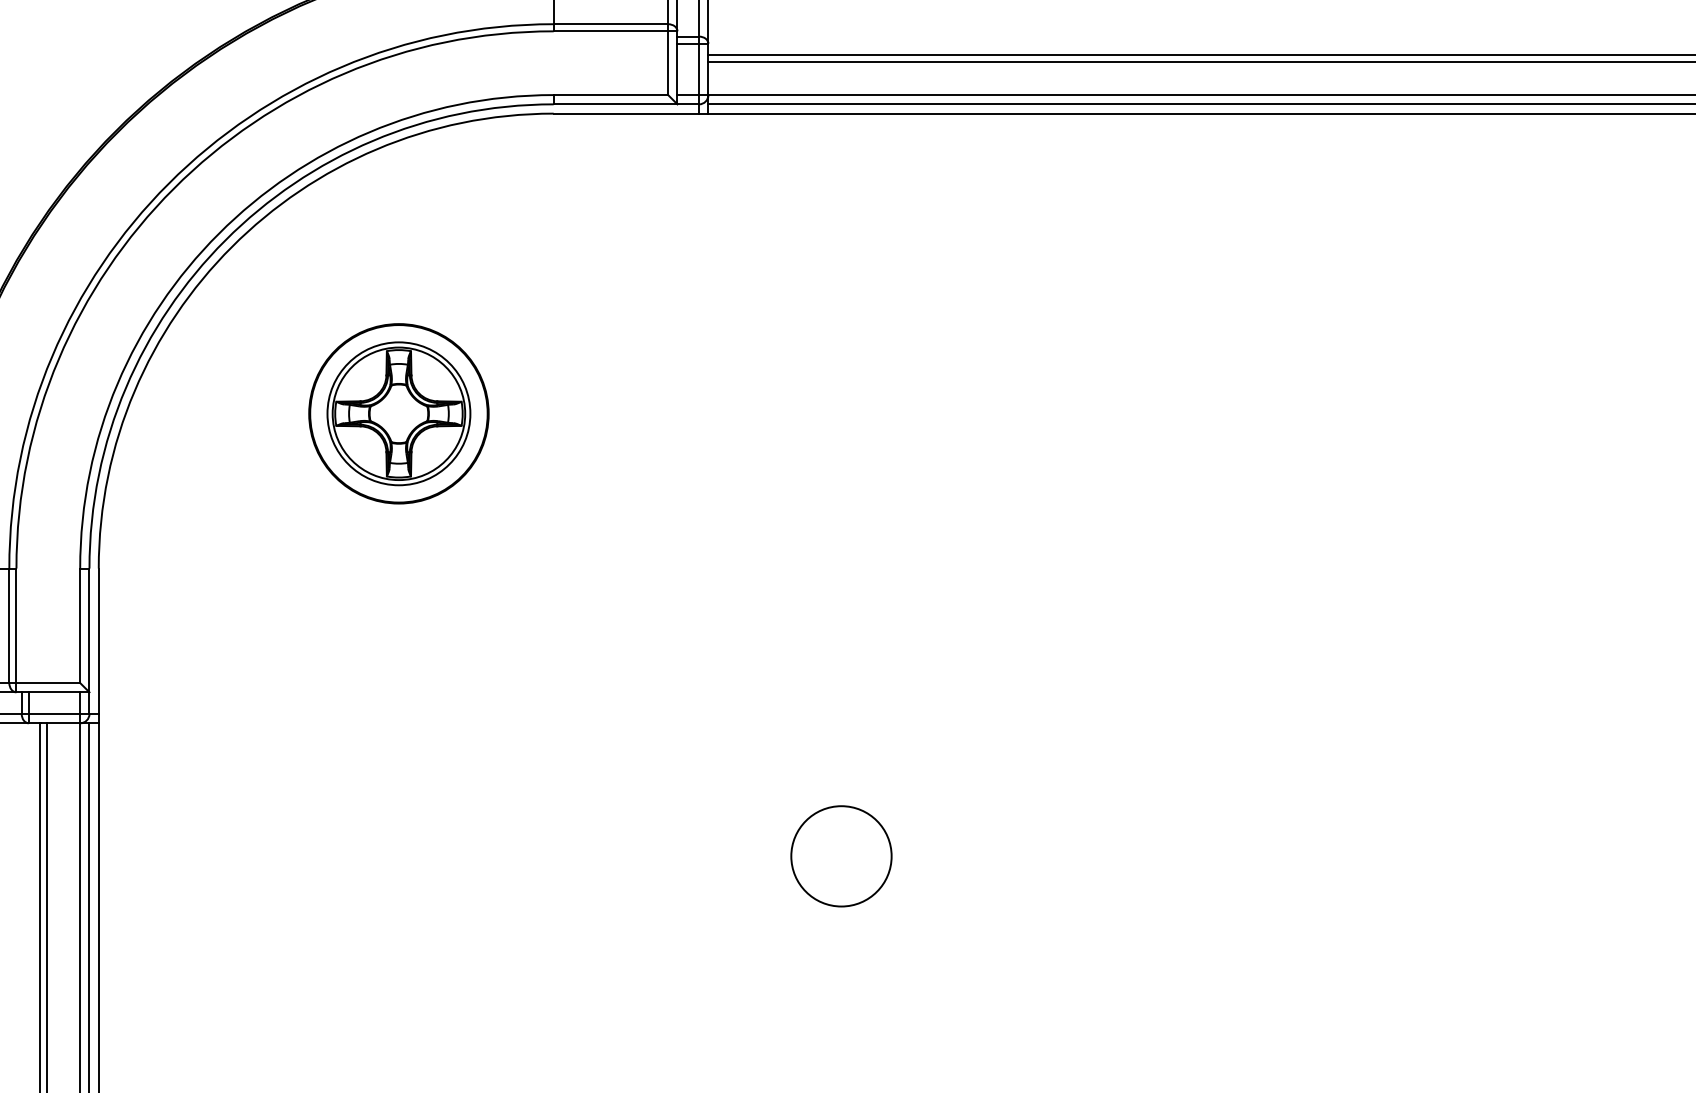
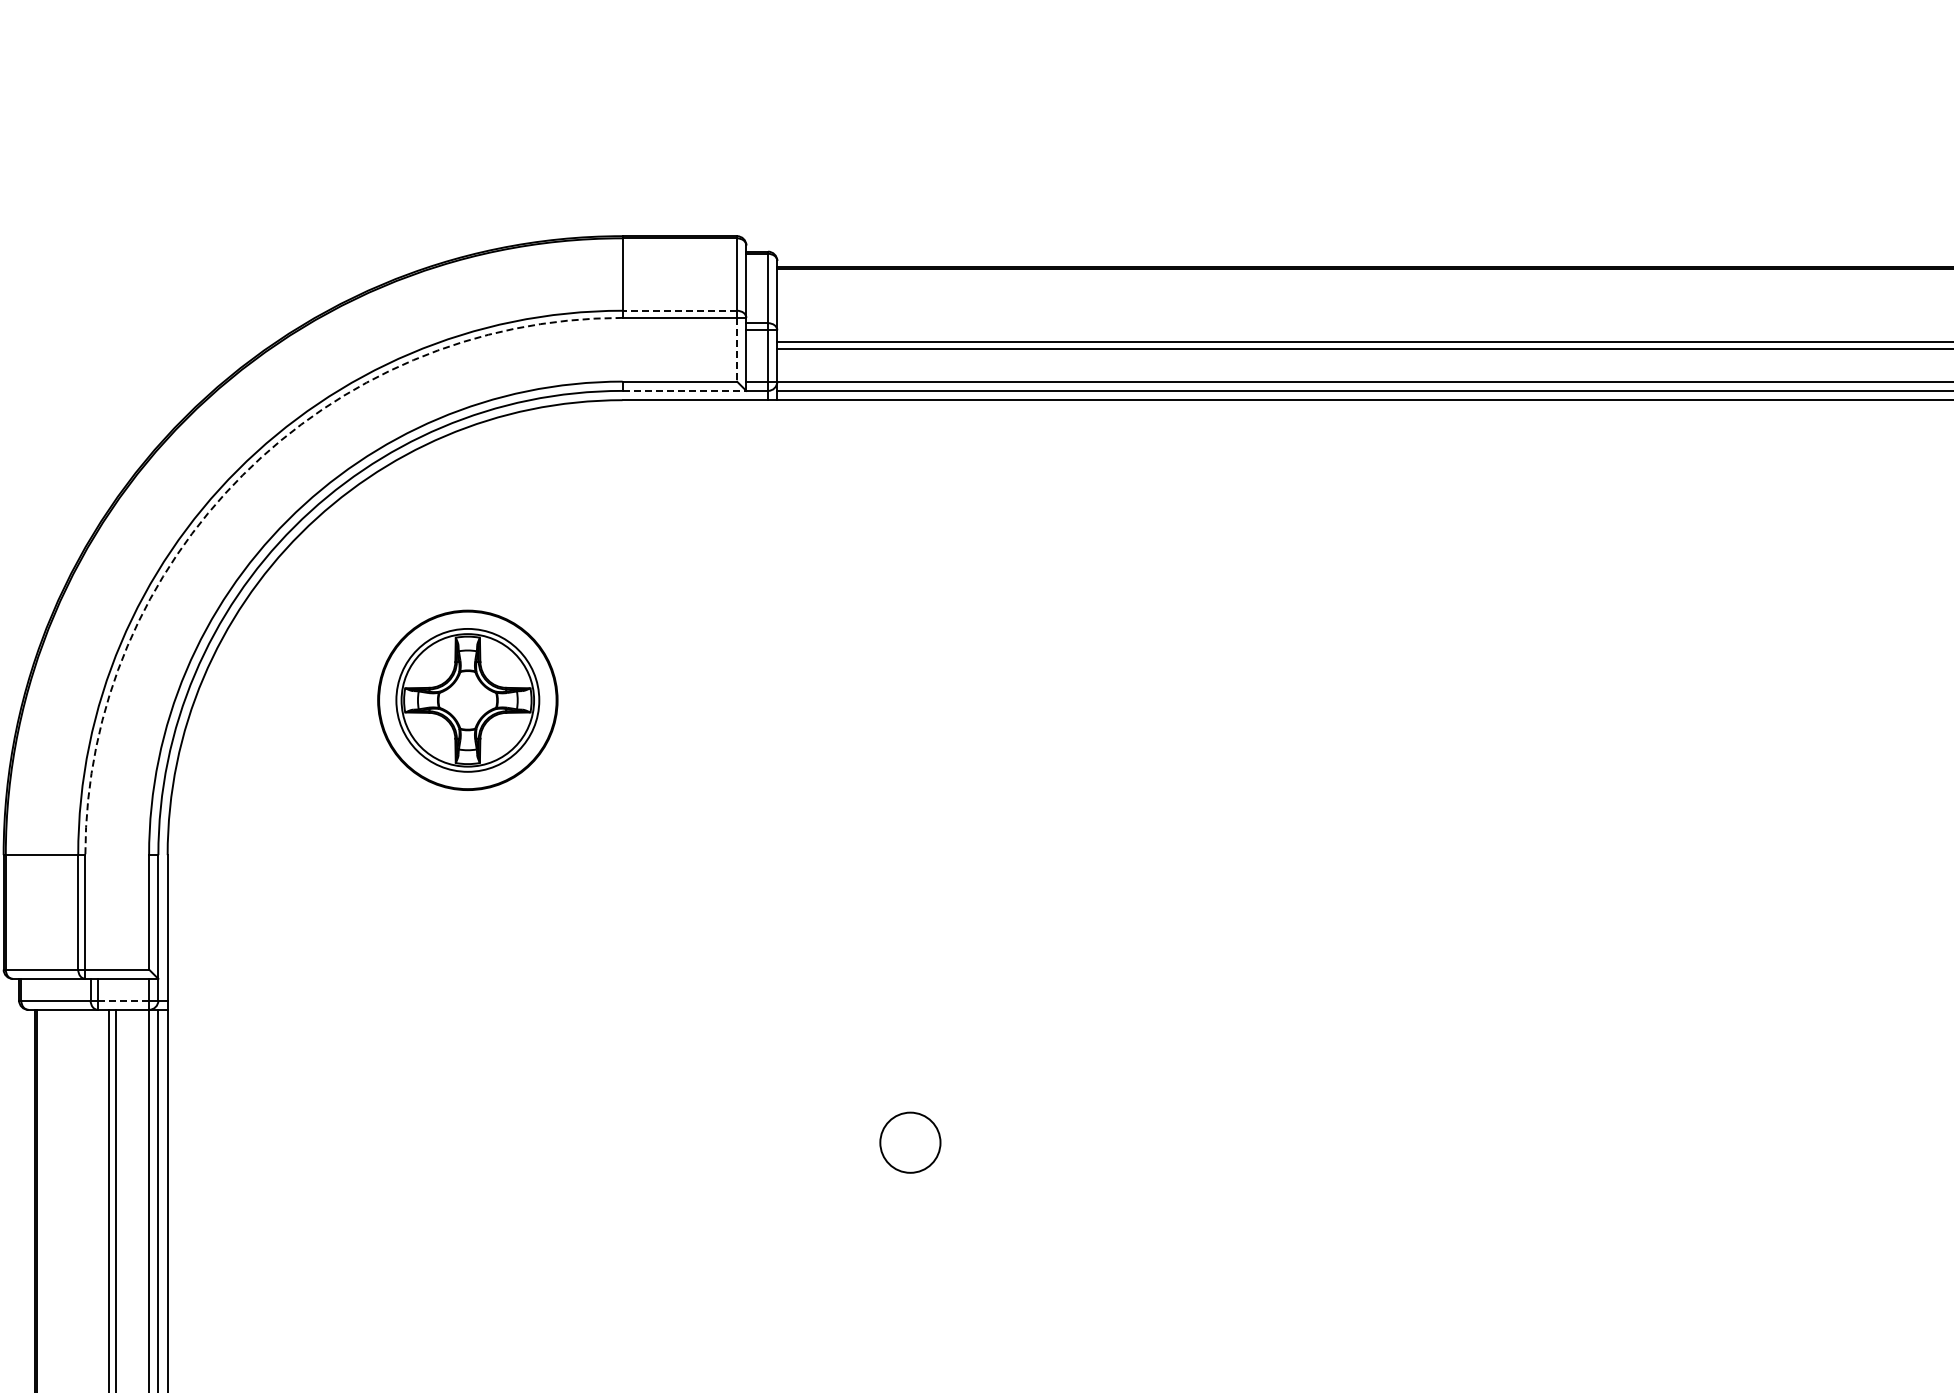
line: (610, 23) -> (679, 310), solid -> dashed
line: (668, 62) -> (737, 349), solid -> dashed
line: (615, 103) -> (684, 390), solid -> dashed
arc: (173, 188) -> (242, 475), solid -> dashed
line: (54, 713) -> (123, 1000), solid -> dashed
circle: (841, 855) -> (910, 1142), size x0.6

